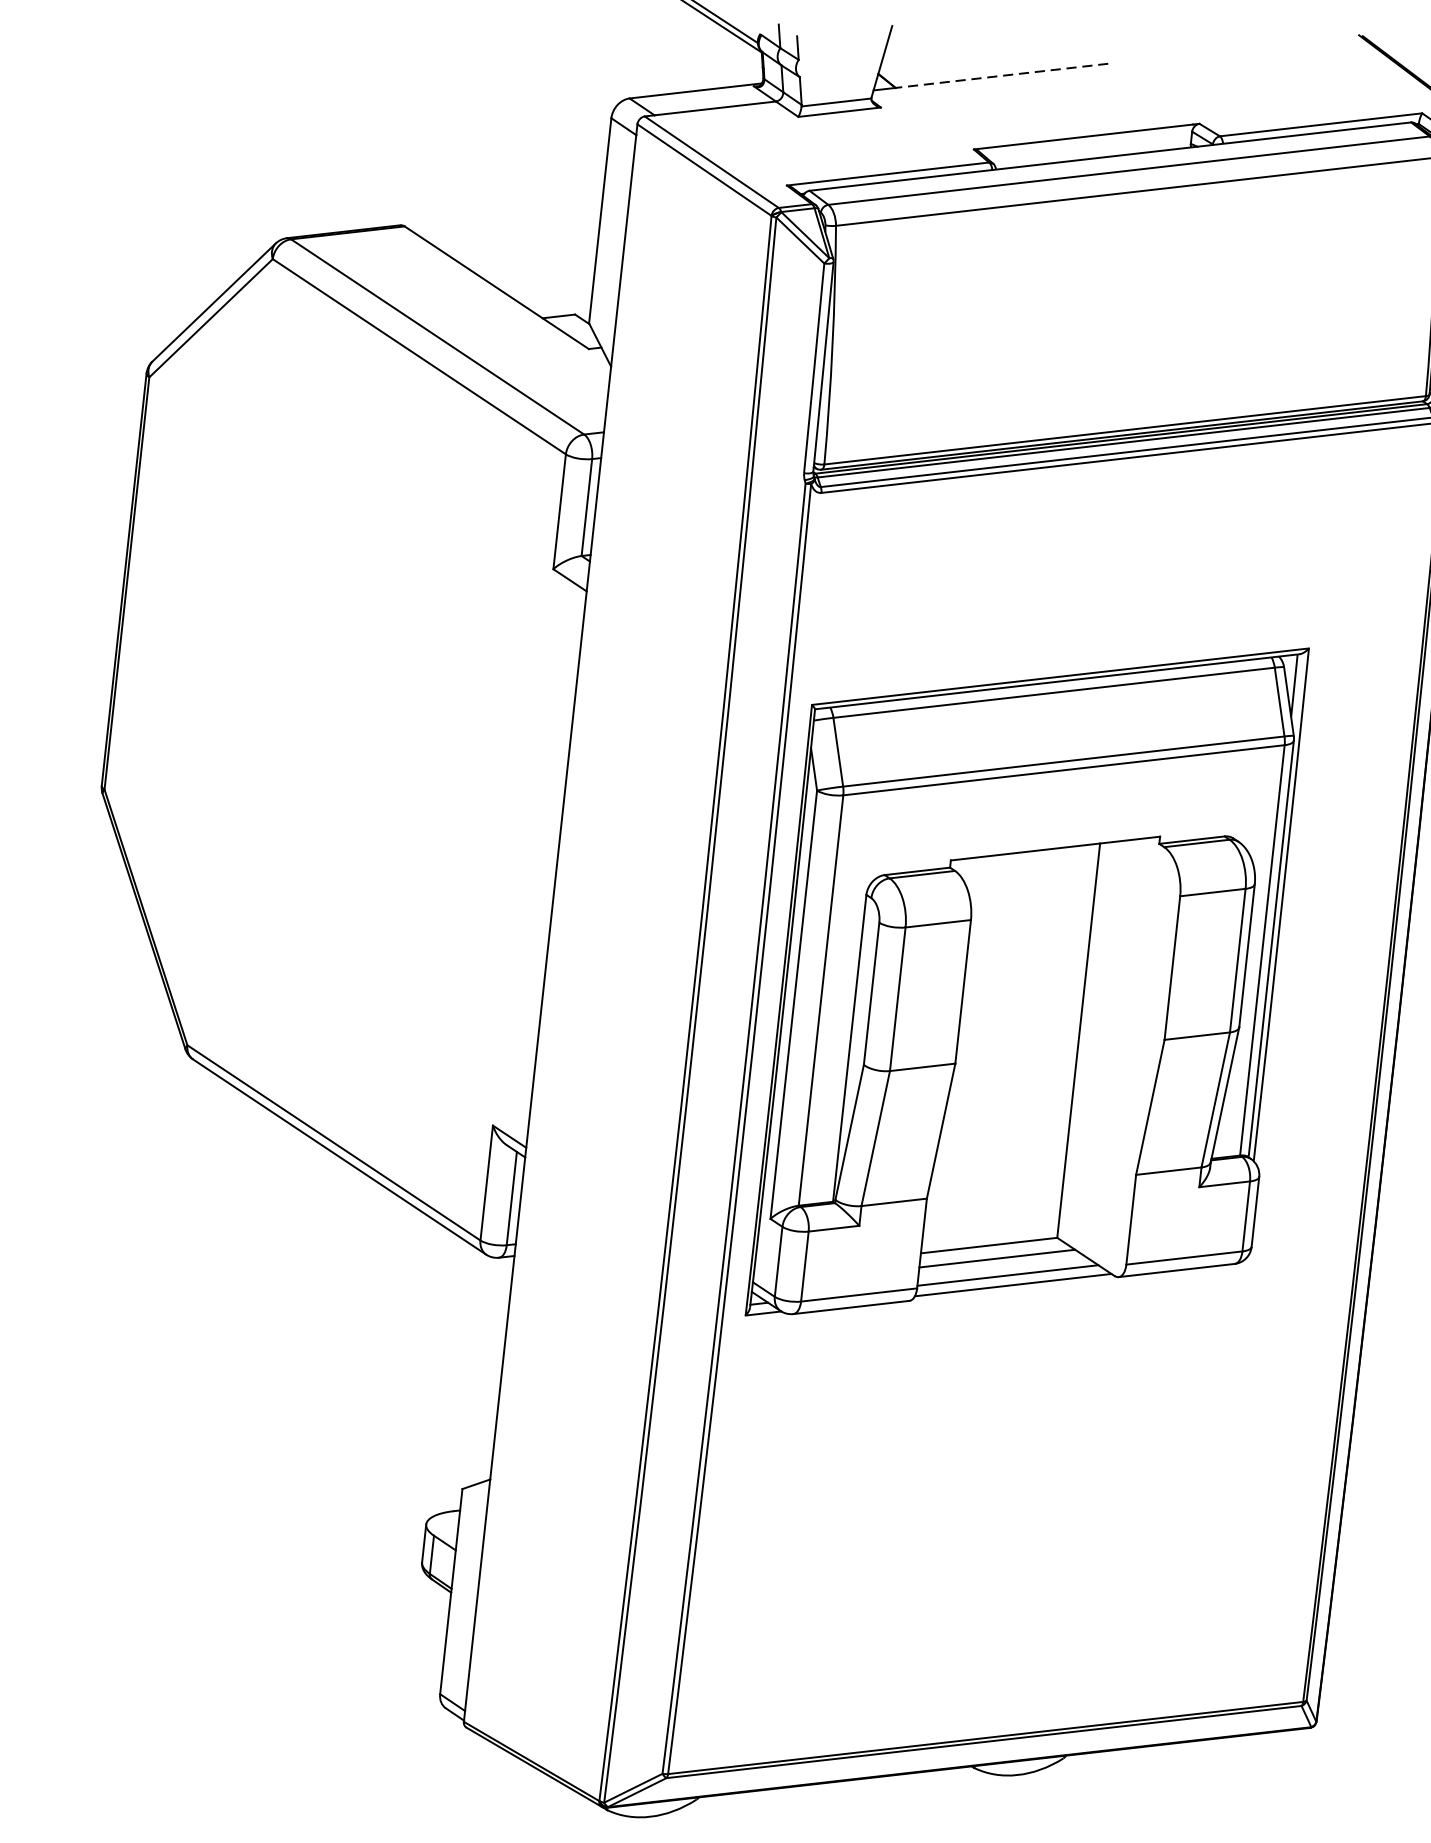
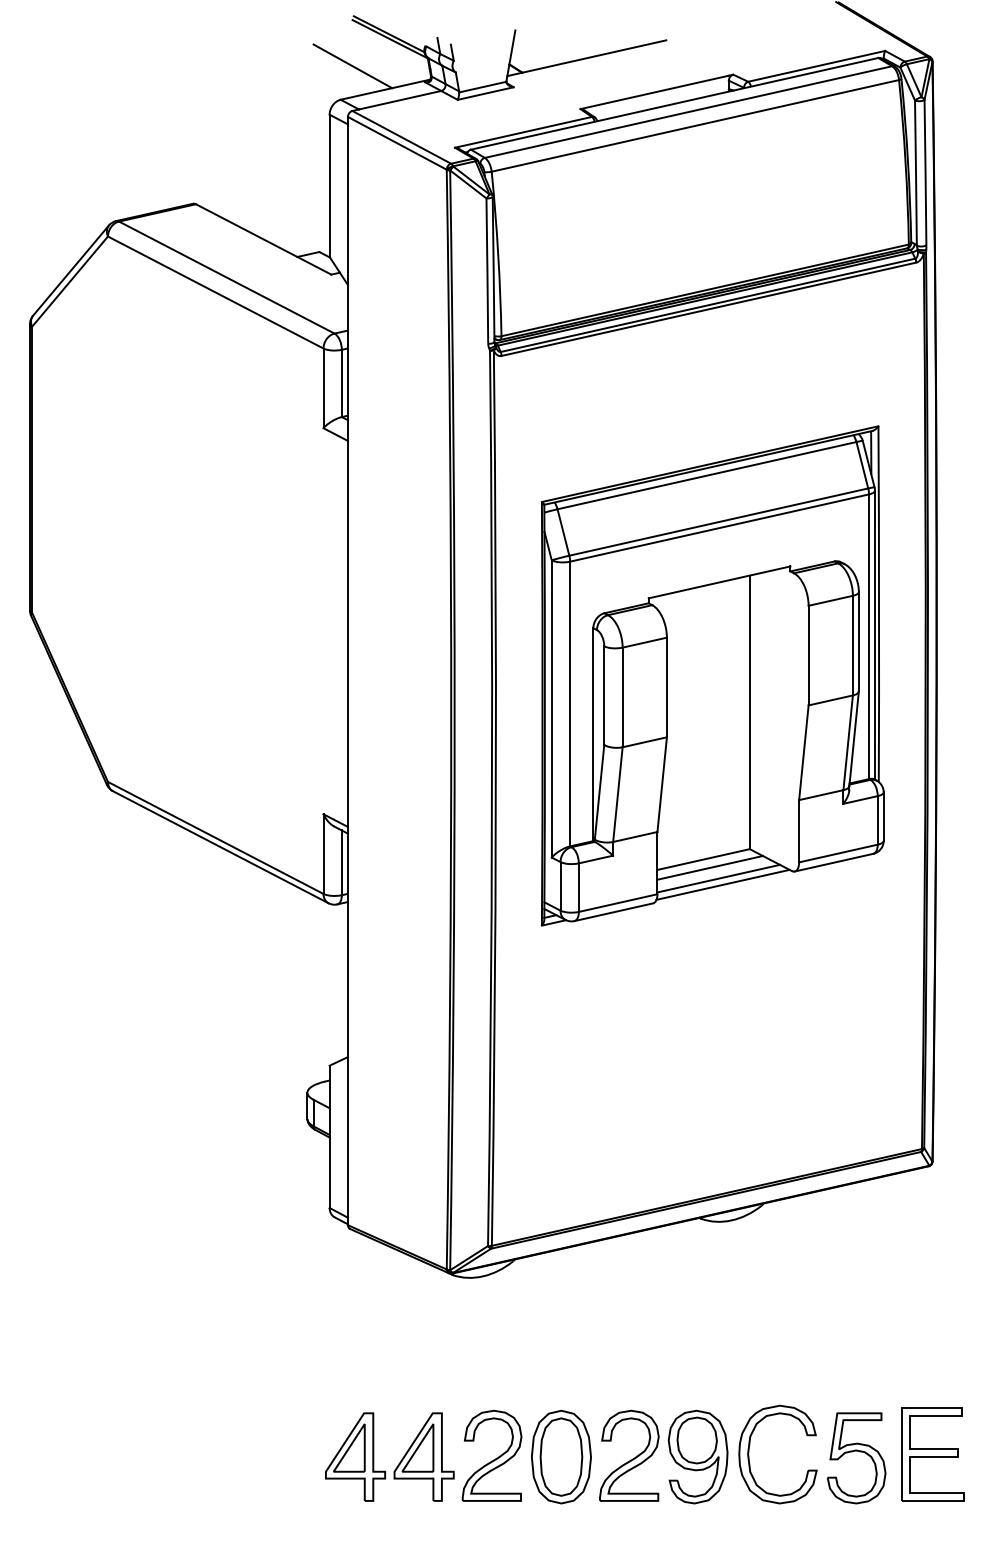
line: (651, 52) -> (352, 66), added
line: (1002, 75) -> (594, 56), dashed -> solid
part: (1030, 981) -> (712, 675), moved

